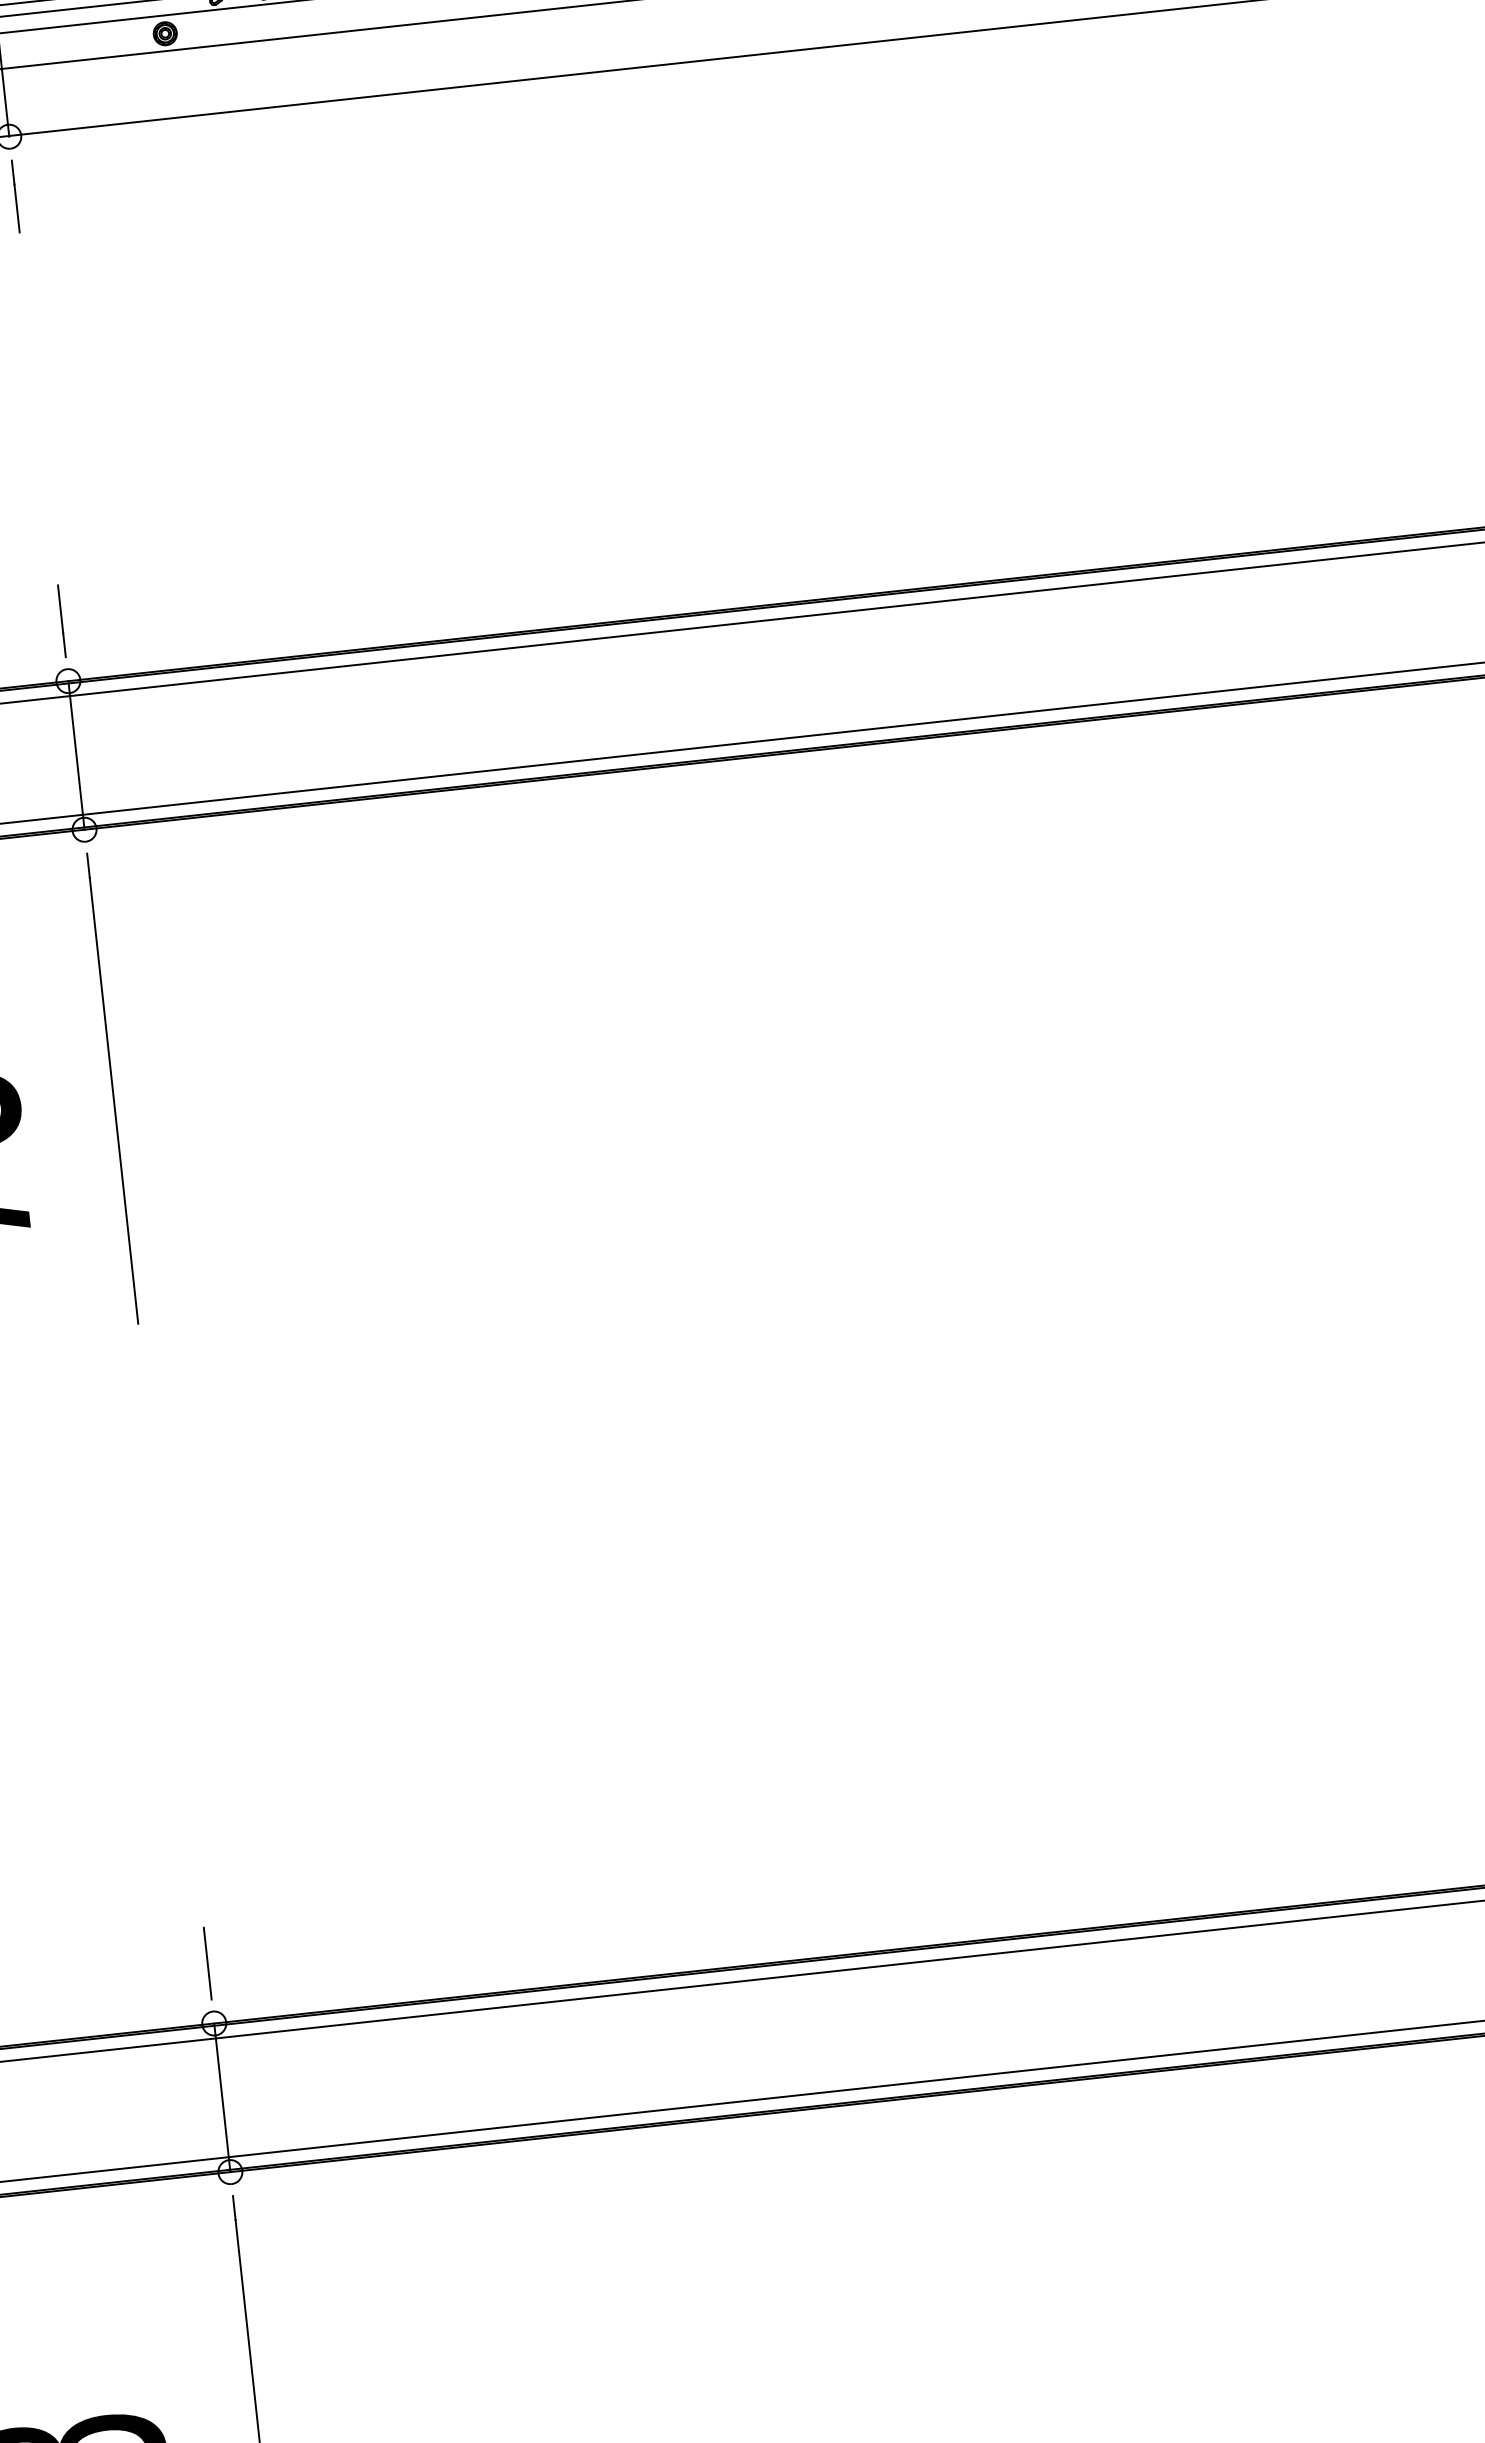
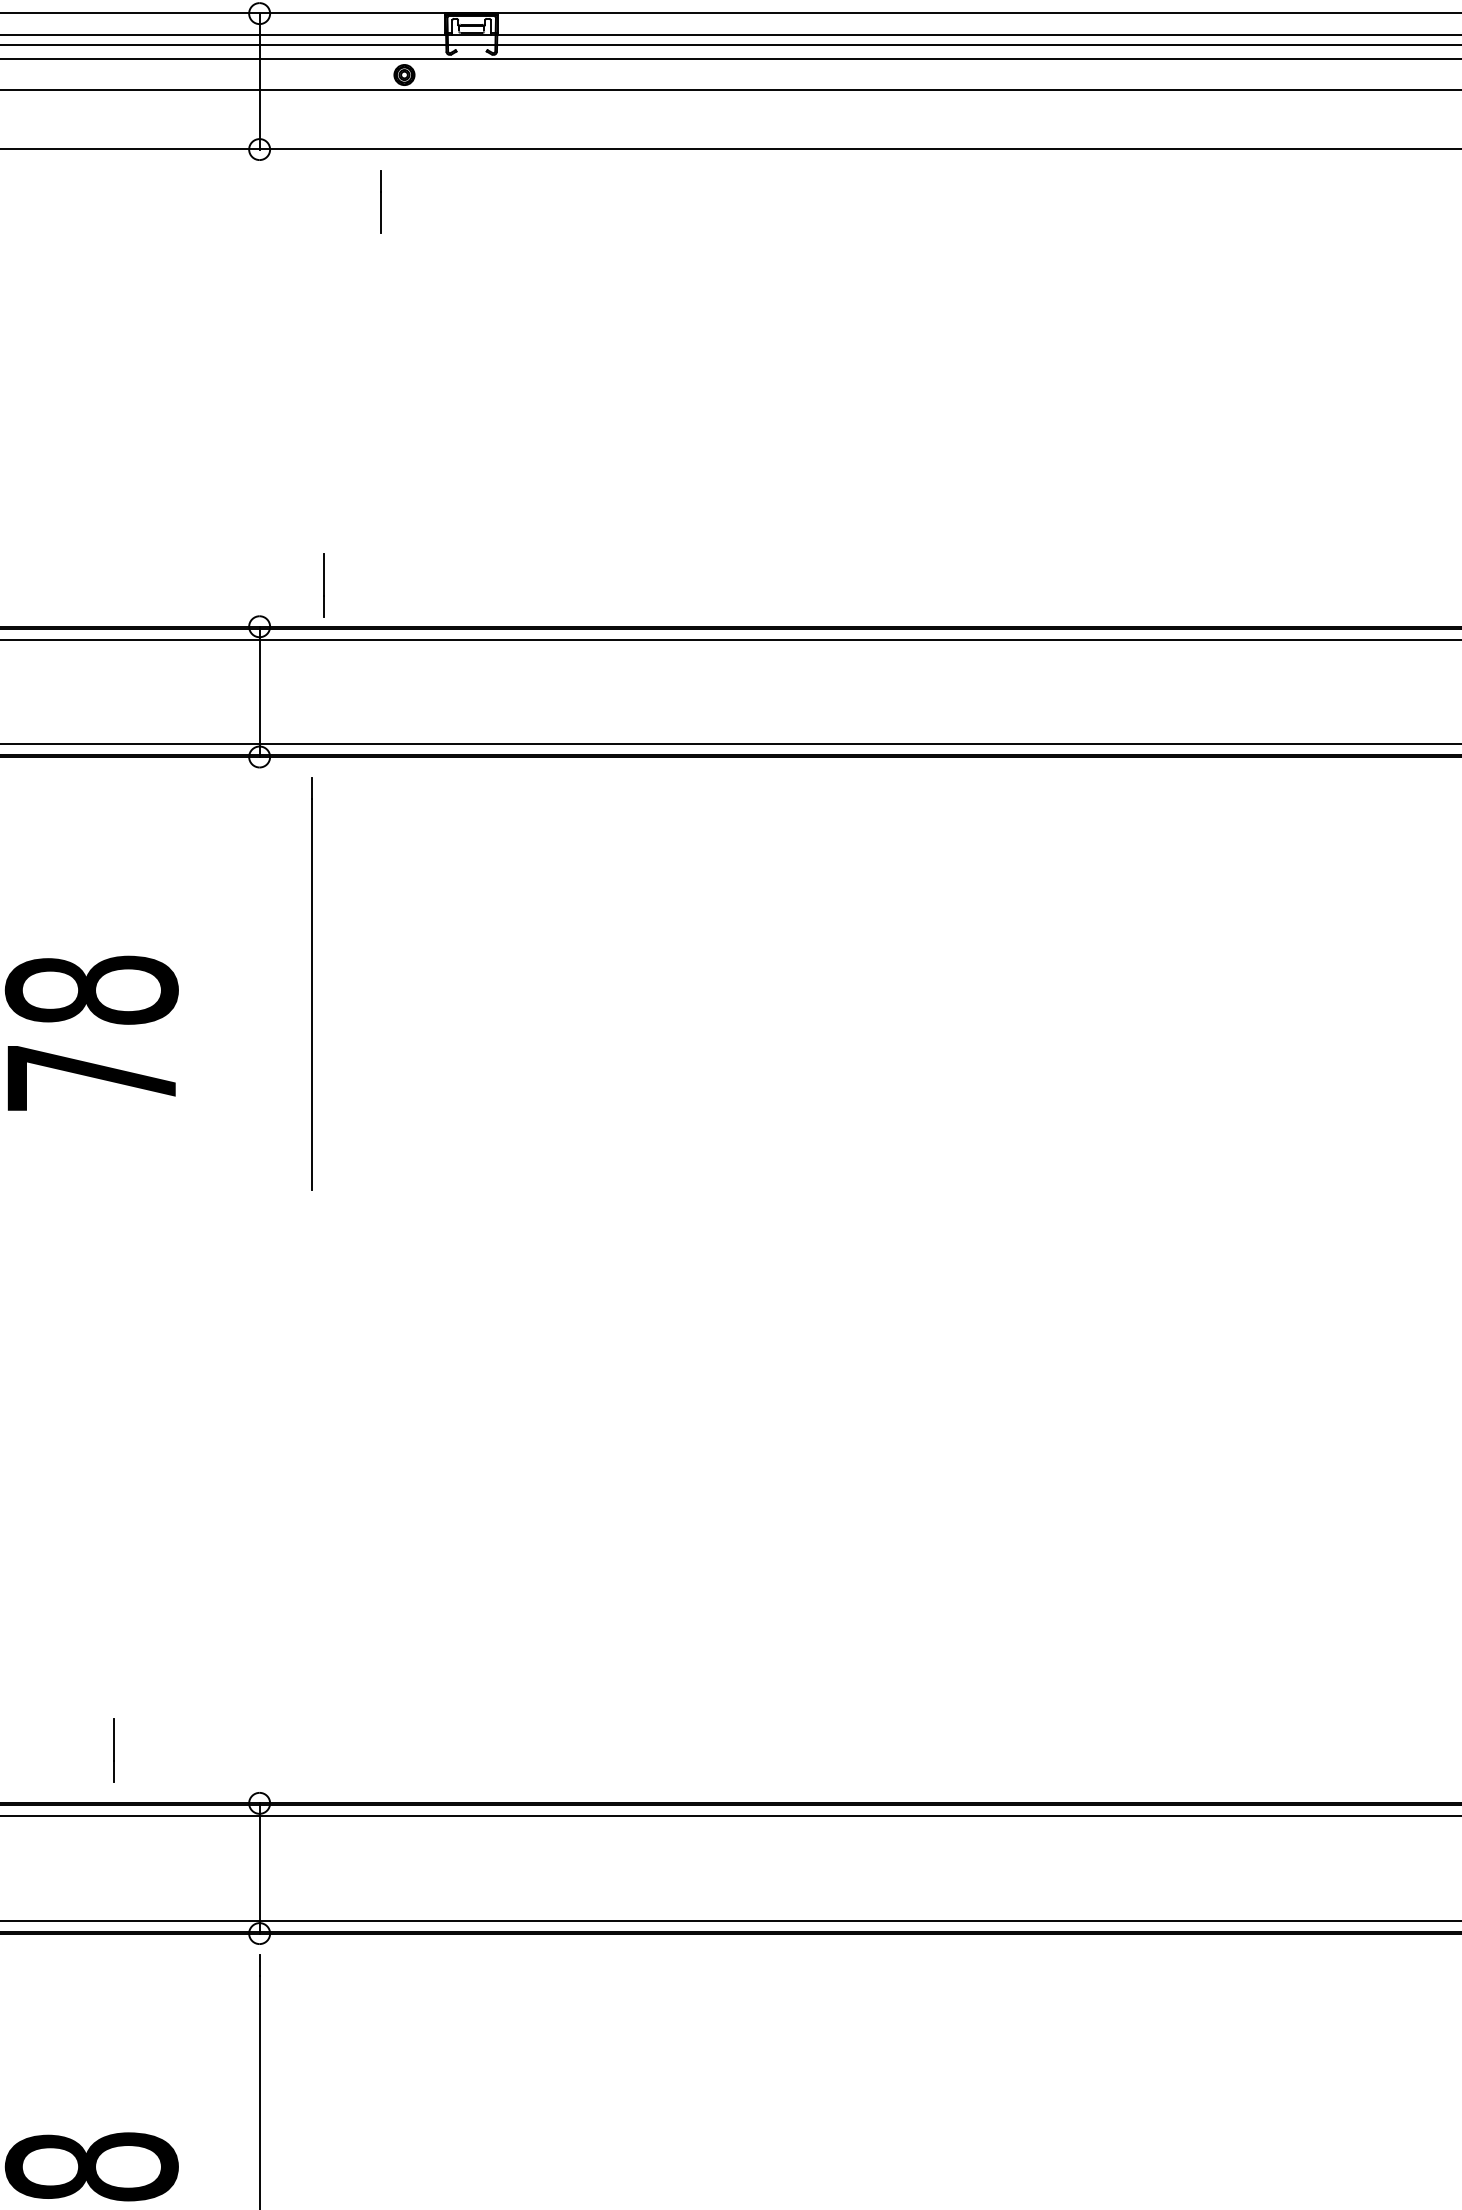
line: (15, 195) -> (380, 201), moved
line: (61, 621) -> (323, 585), moved
line: (112, 1088) -> (311, 983), moved
line: (207, 1963) -> (113, 1750), moved

